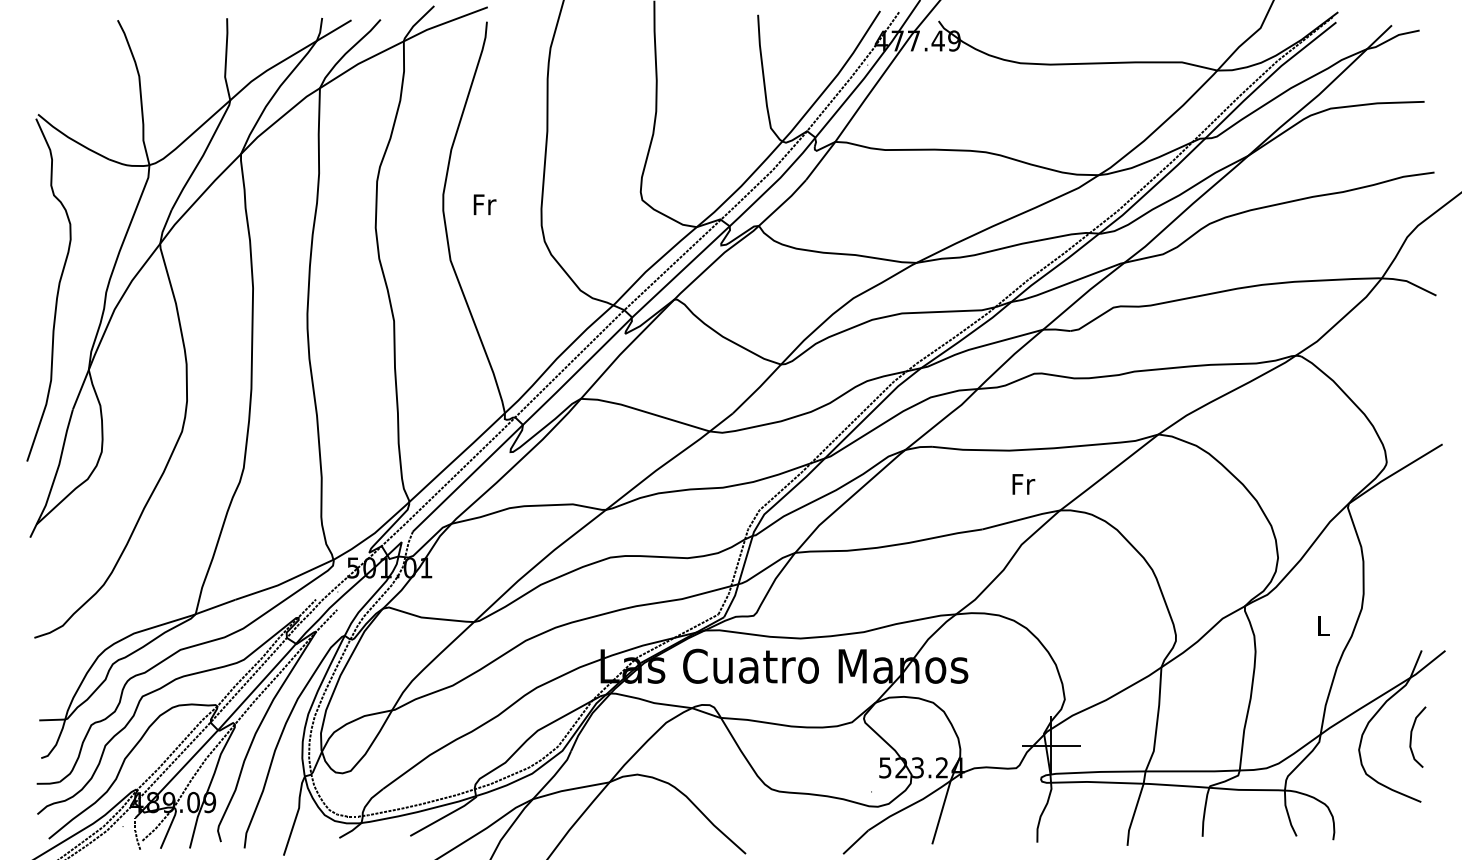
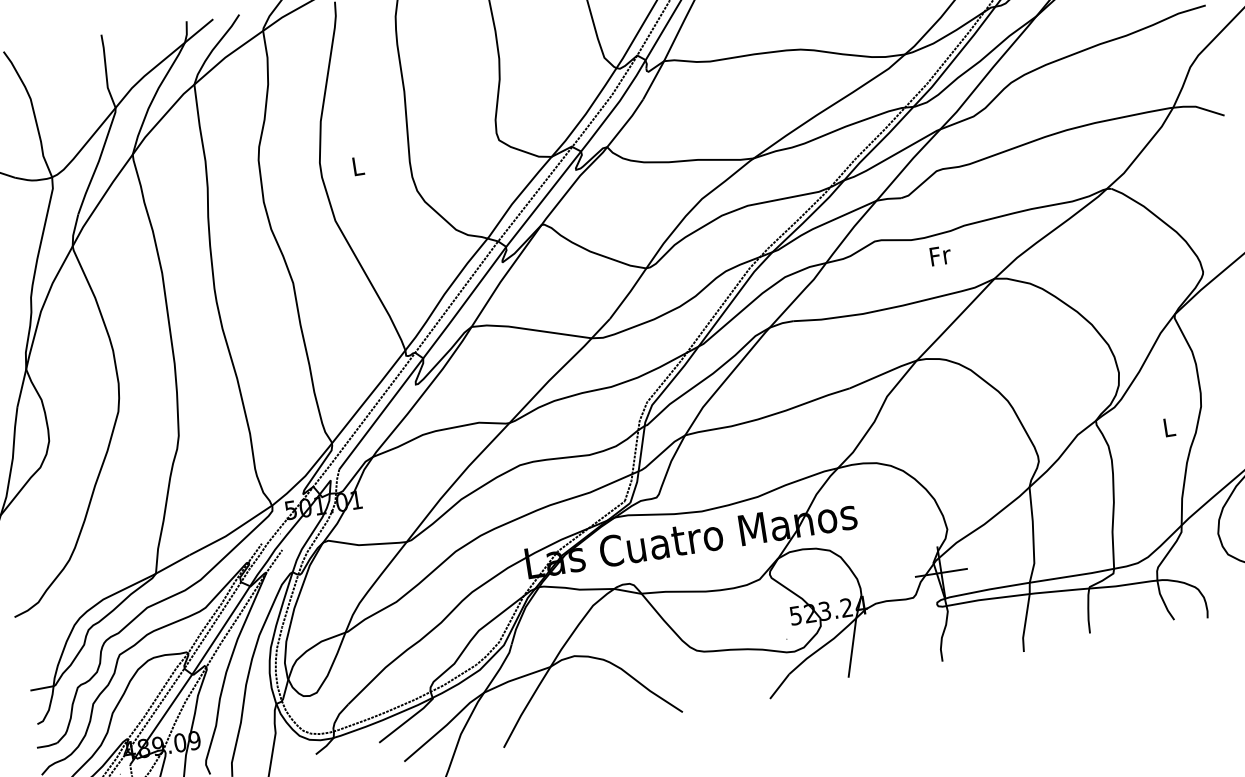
text: (484, 204) -> (358, 166), Fr -> L
text: (1023, 484) -> (940, 255), moved

